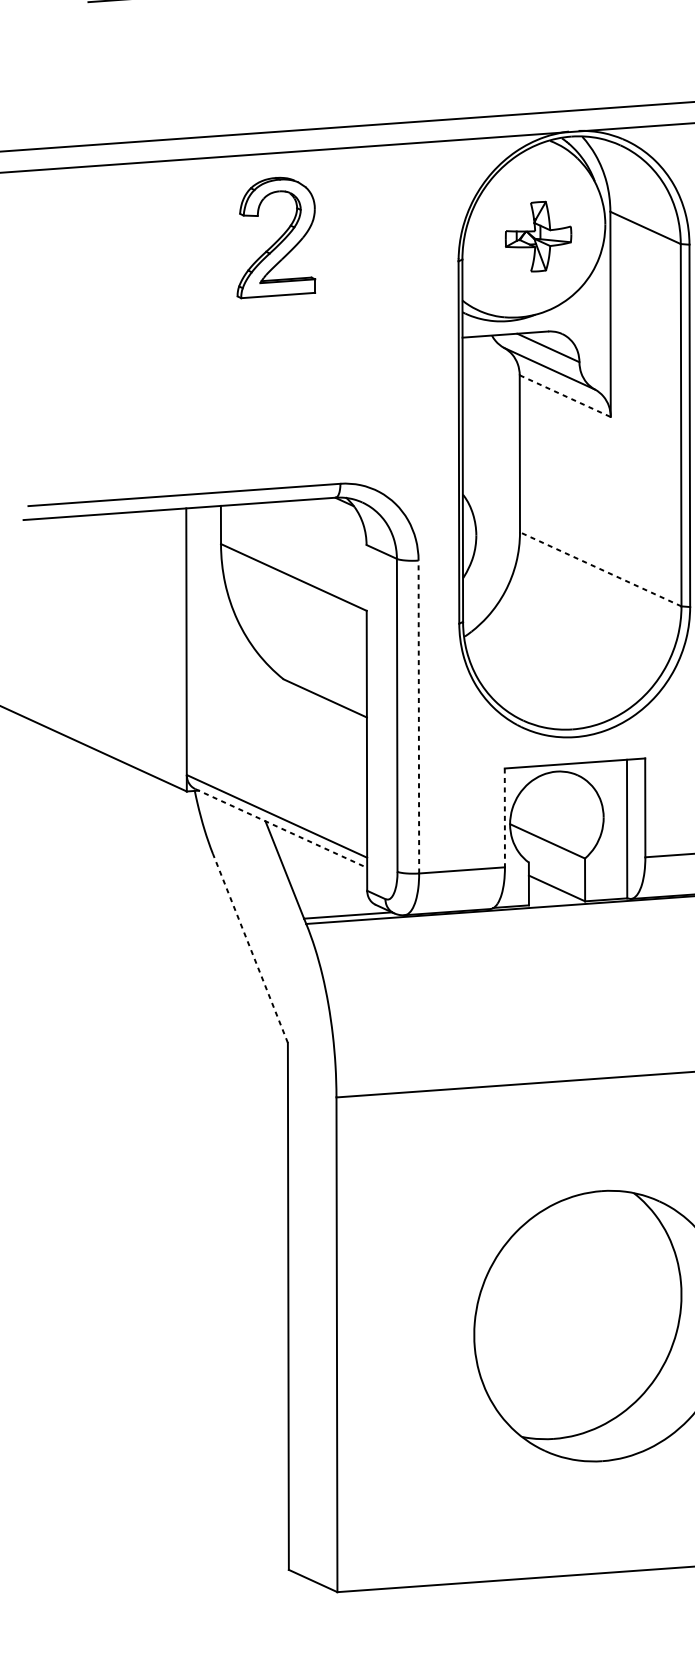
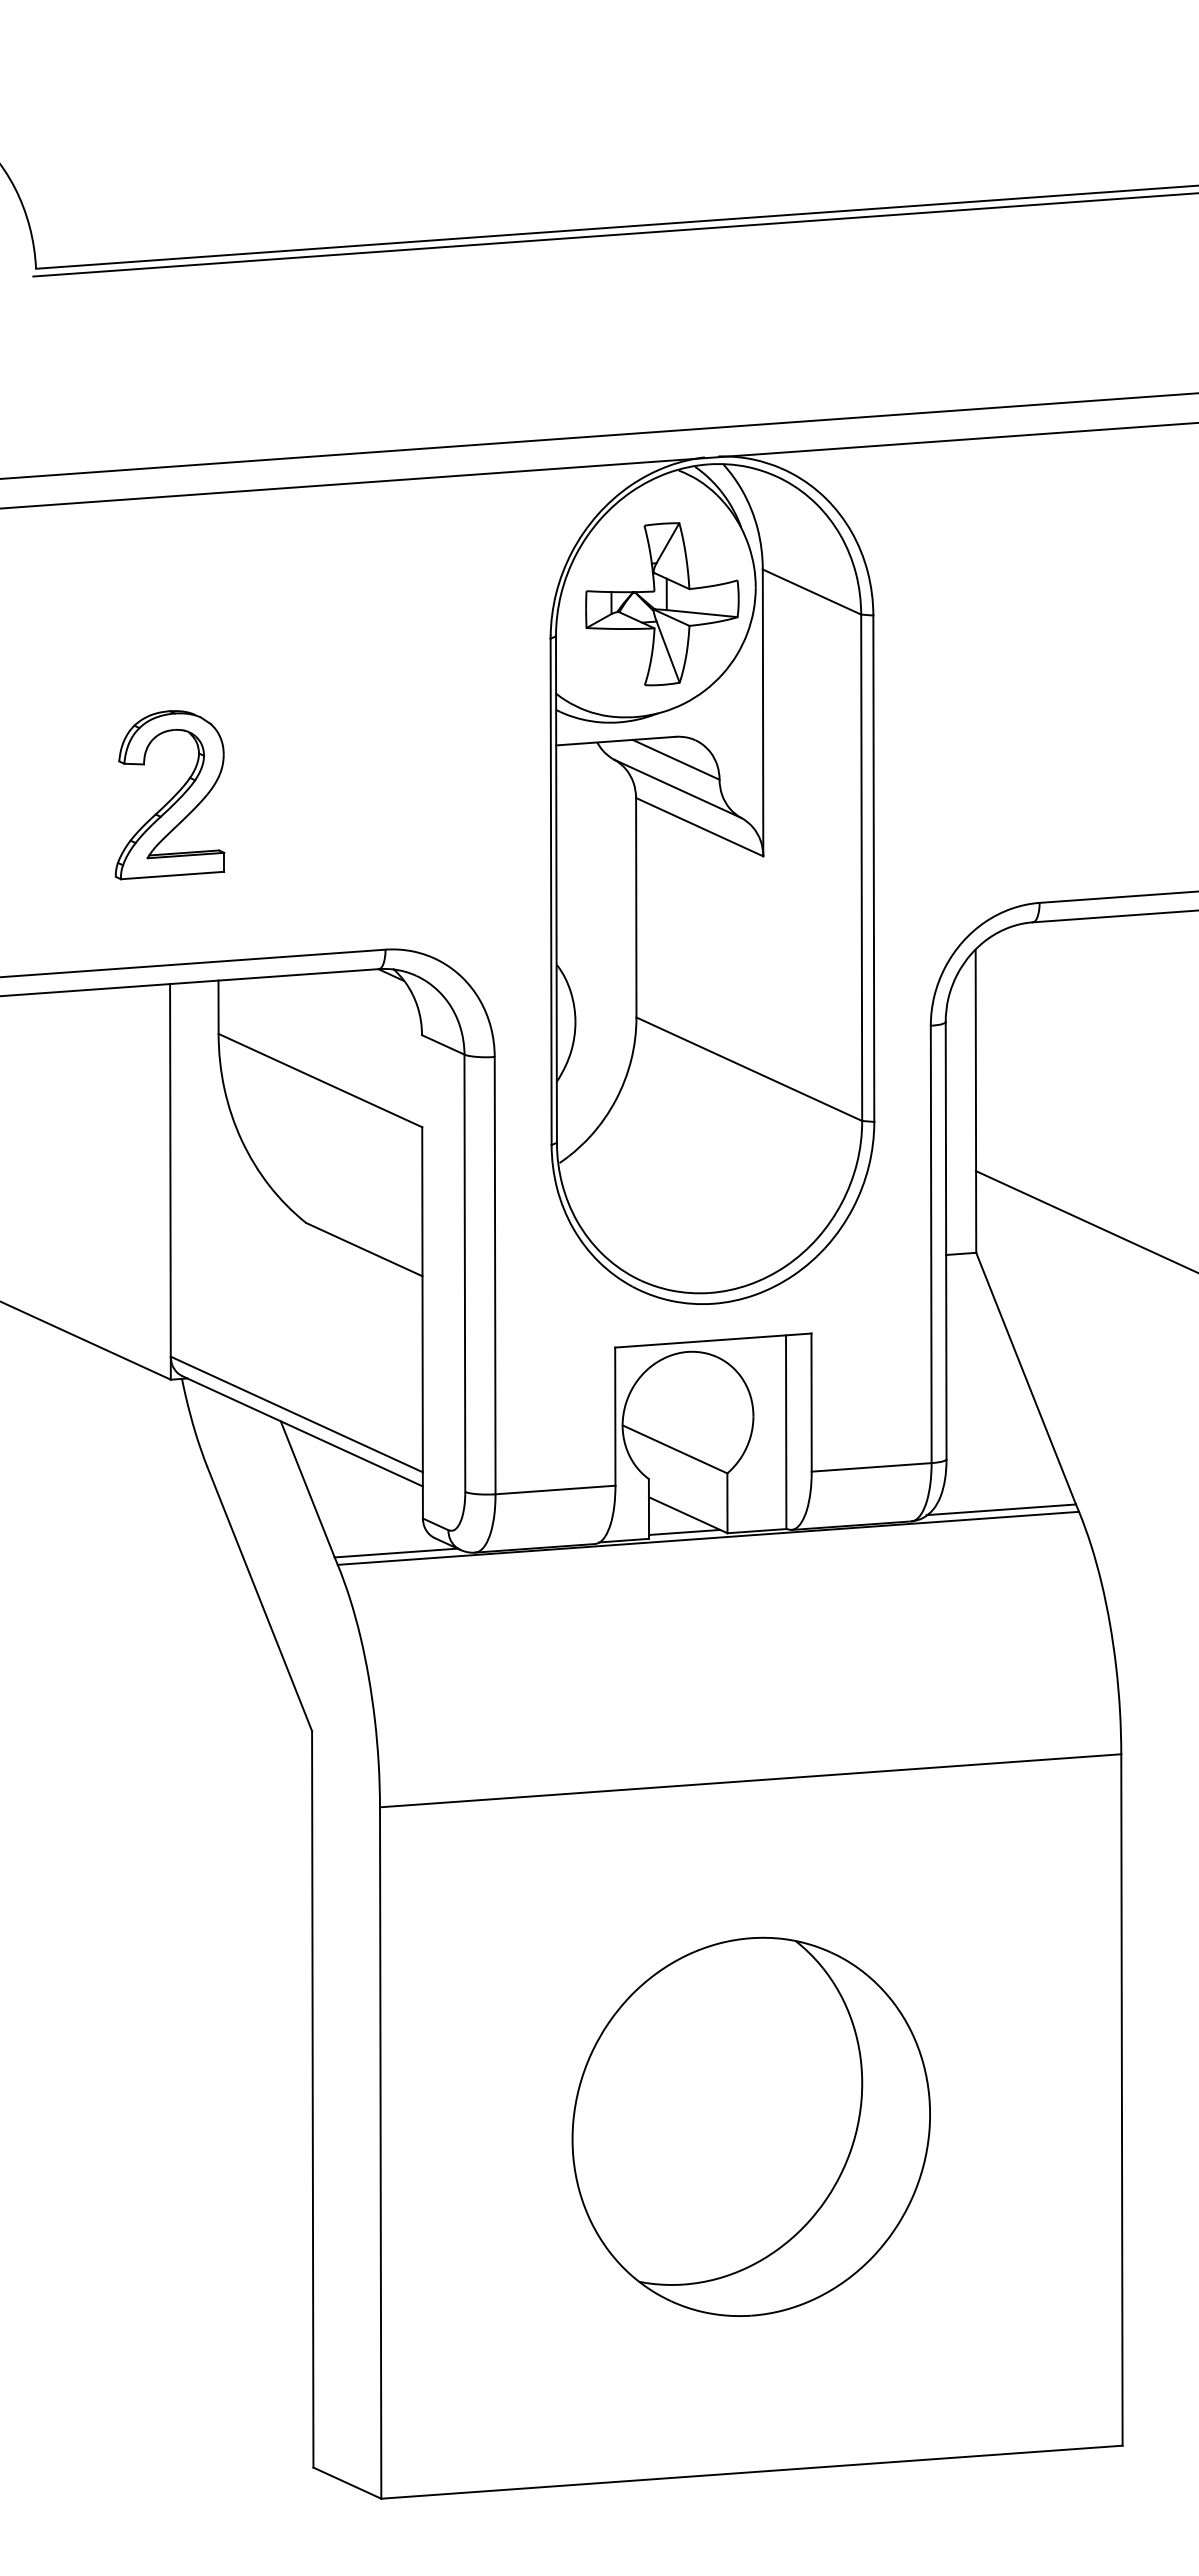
part: (538, 236) -> (662, 604), size x1.67
part: (276, 238) -> (169, 795), moved
line: (565, 396) -> (699, 827), dashed -> solid
line: (600, 569) -> (748, 1069), dashed -> solid
line: (419, 716) -> (495, 1275), dashed -> solid
line: (504, 818) -> (615, 1417), dashed -> solid
line: (281, 828) -> (303, 1431), dashed -> solid
line: (554, 900) -> (684, 1531), added
line: (250, 948) -> (259, 1598), dashed -> solid

